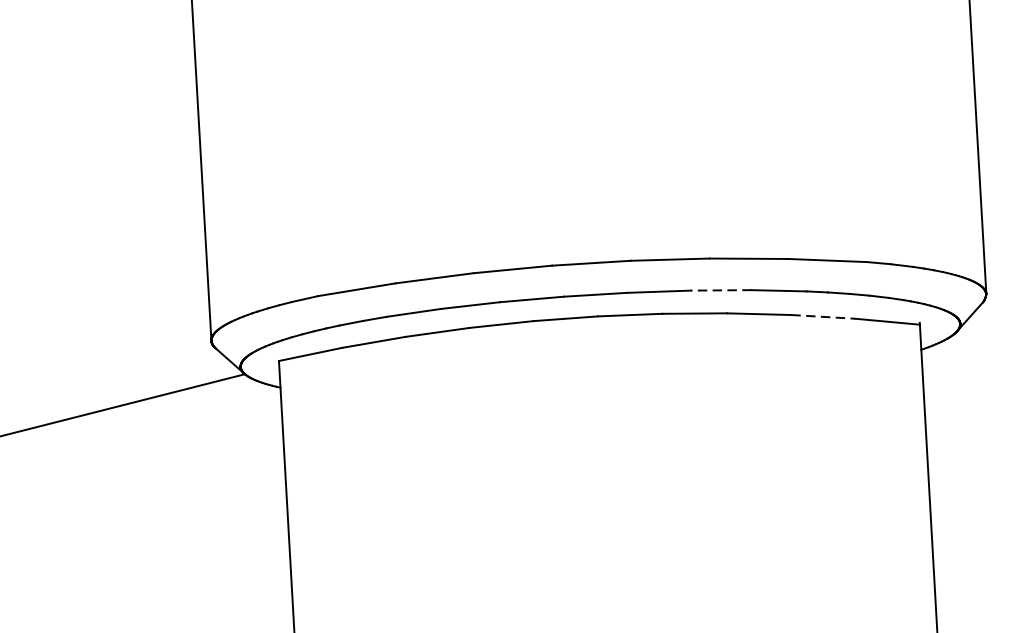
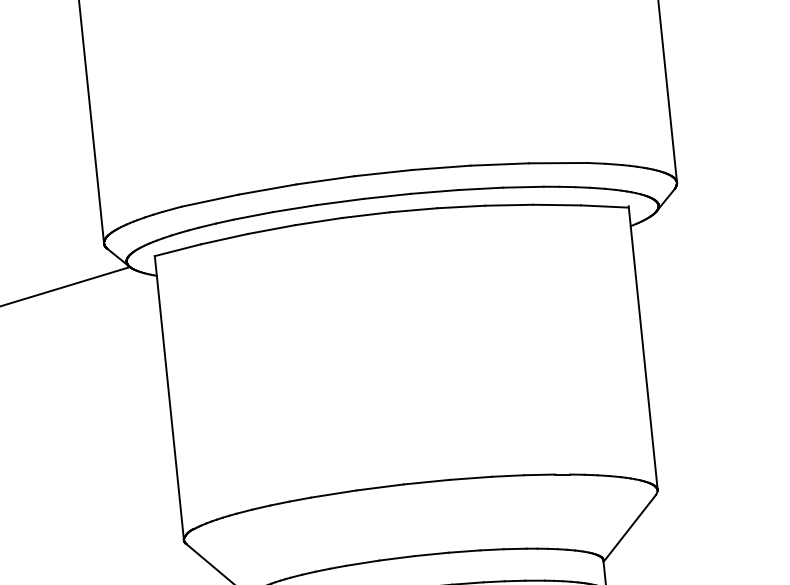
line: (721, 289) -> (480, 188), dashed -> solid
line: (824, 317) -> (557, 205), dashed -> solid

